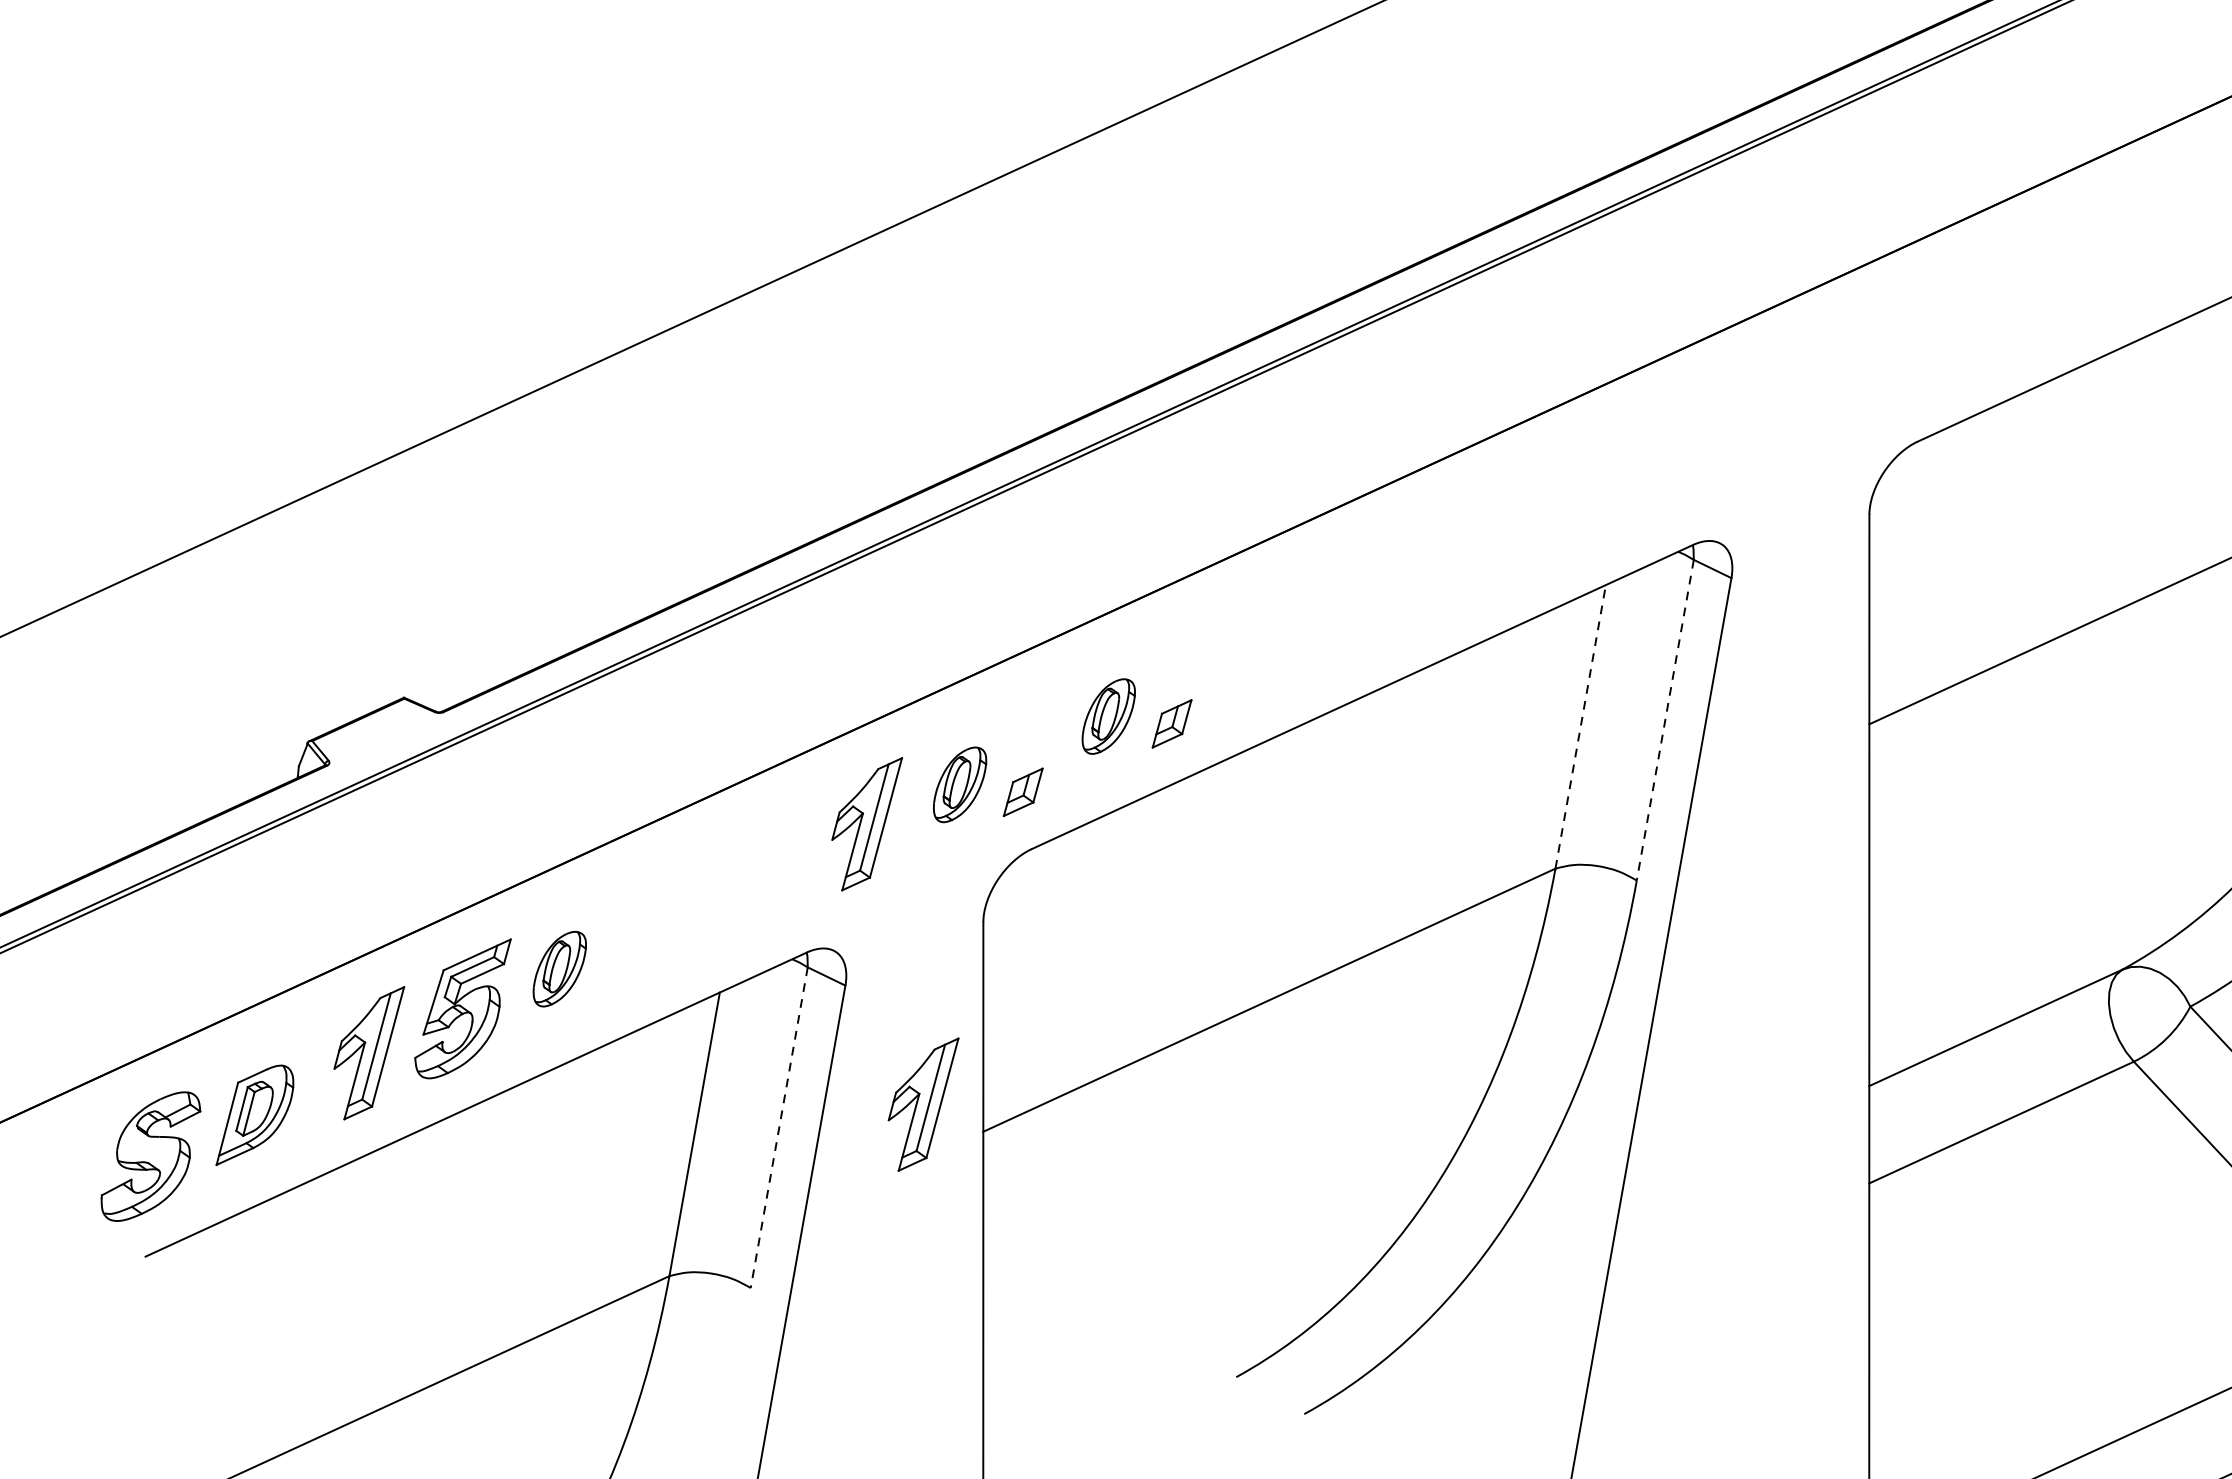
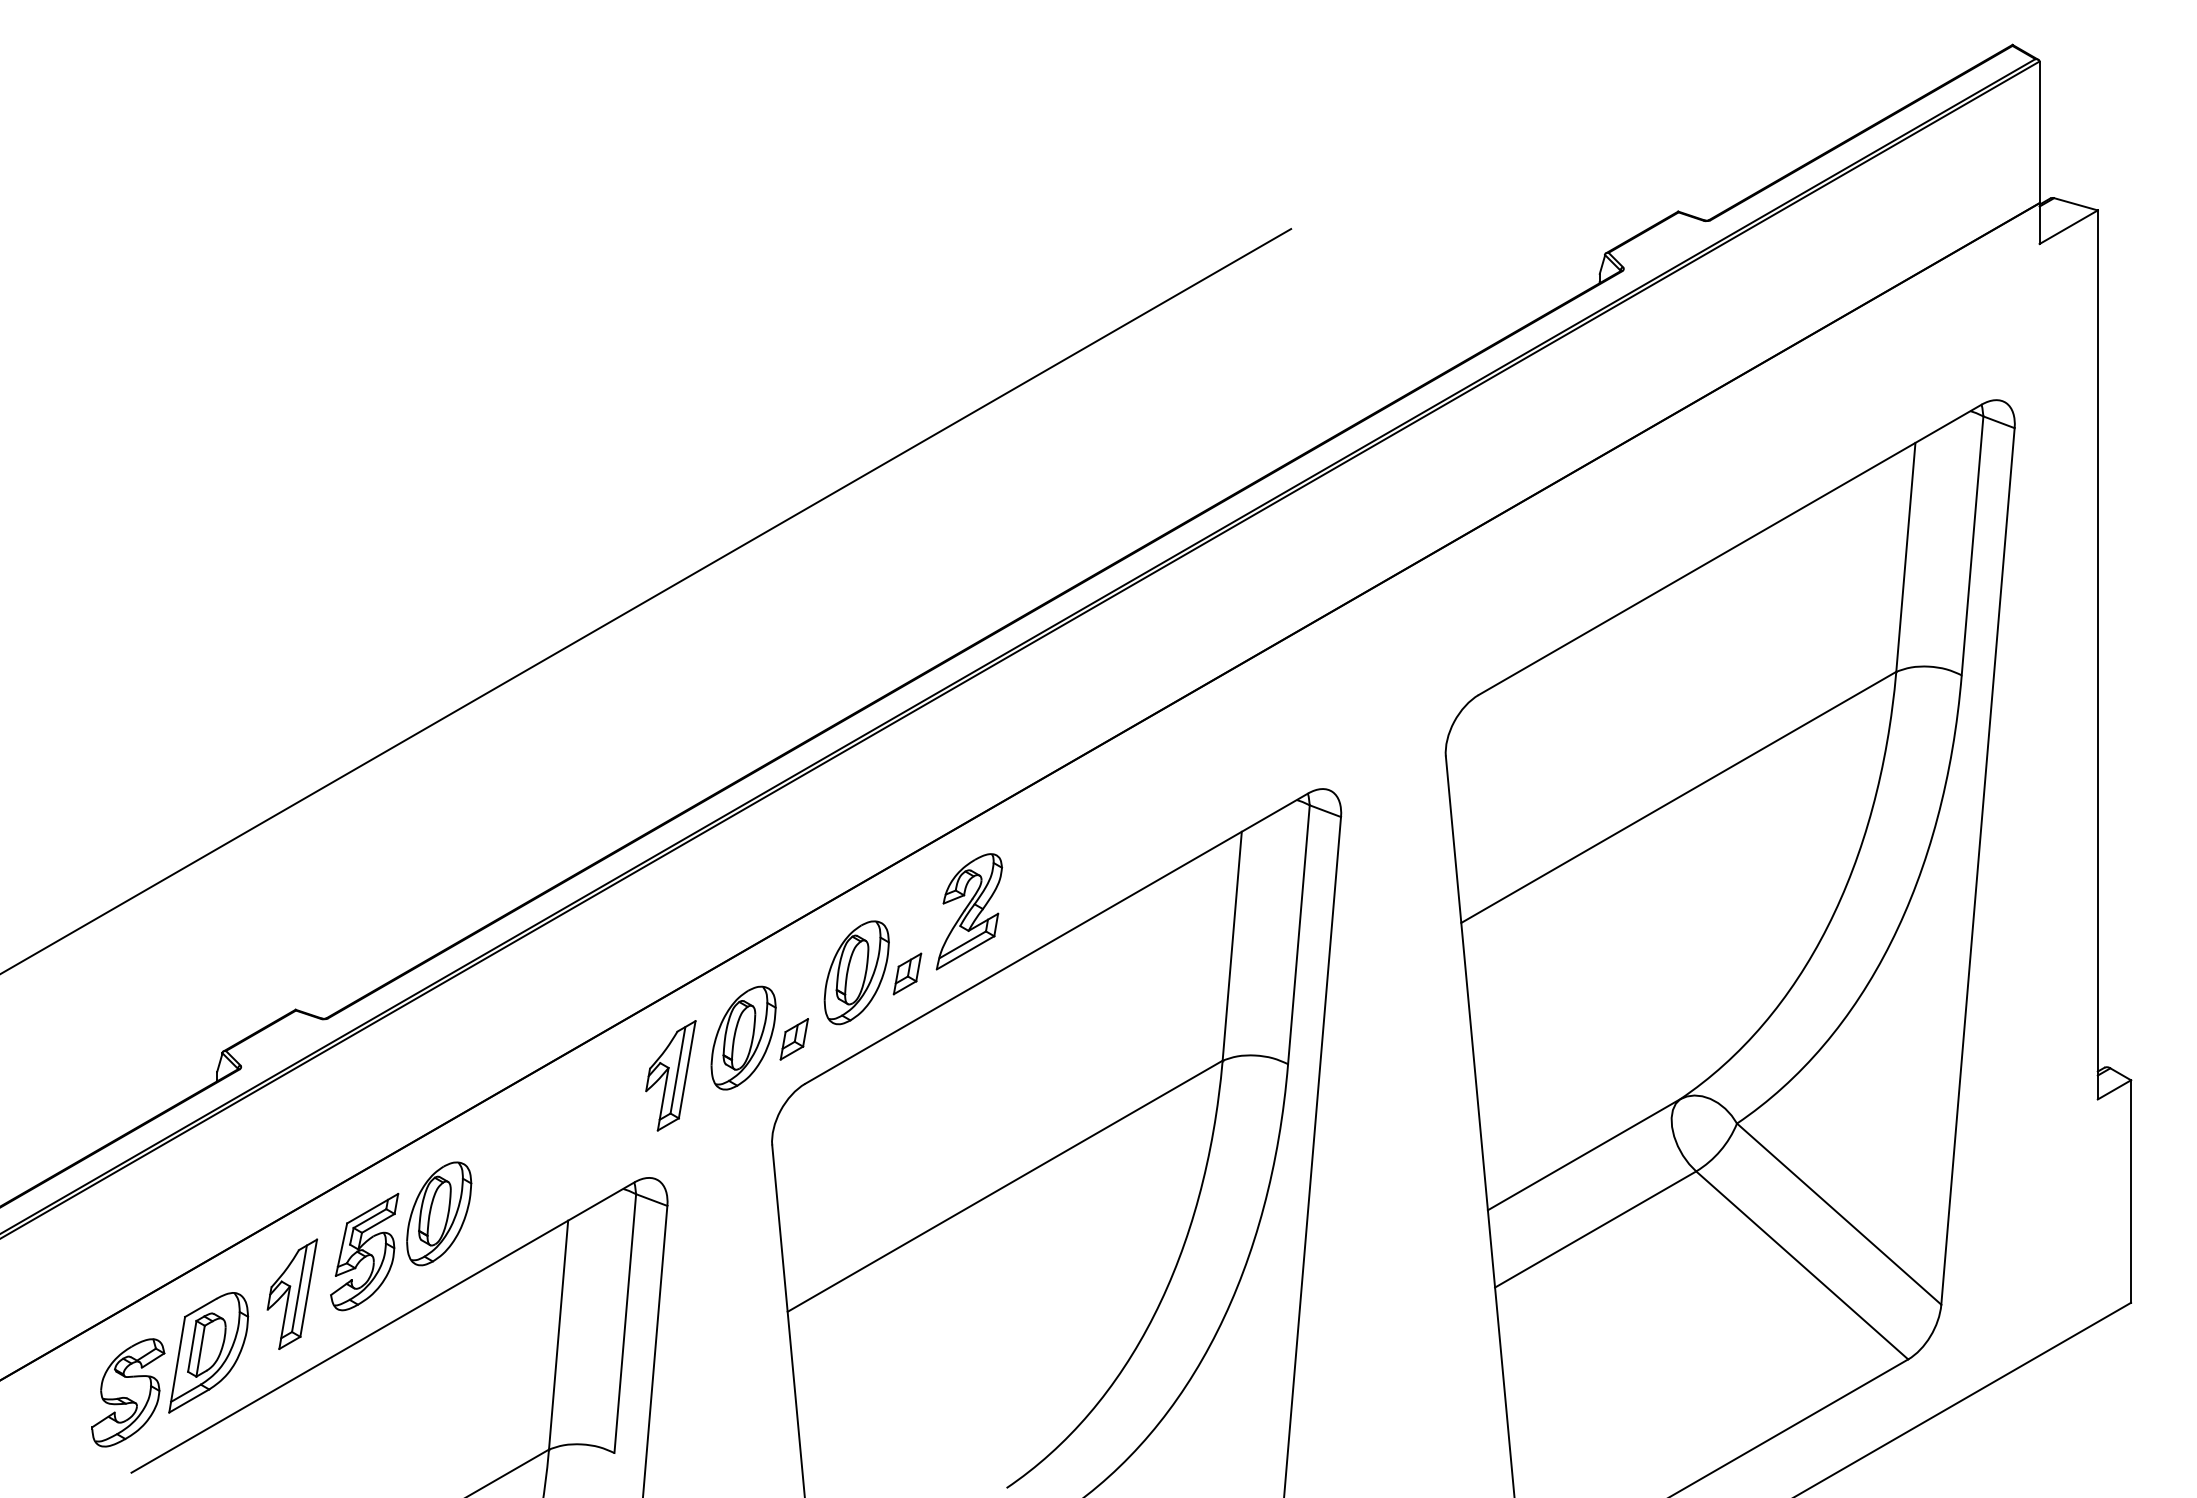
part: (1256, 653) -> (969, 911), added
part: (1108, 716) -> (856, 972), size x1.67
line: (1664, 719) -> (1298, 934), dashed -> solid
line: (1580, 727) -> (1232, 946), dashed -> solid
part: (959, 784) -> (743, 1037), size x1.67
part: (560, 968) -> (439, 1213), size x1.67
part: (921, 1102) -> (736, 1293), removed
part: (255, 1115) -> (208, 1352), size x1.43
line: (779, 1127) -> (625, 1323), dashed -> solid

